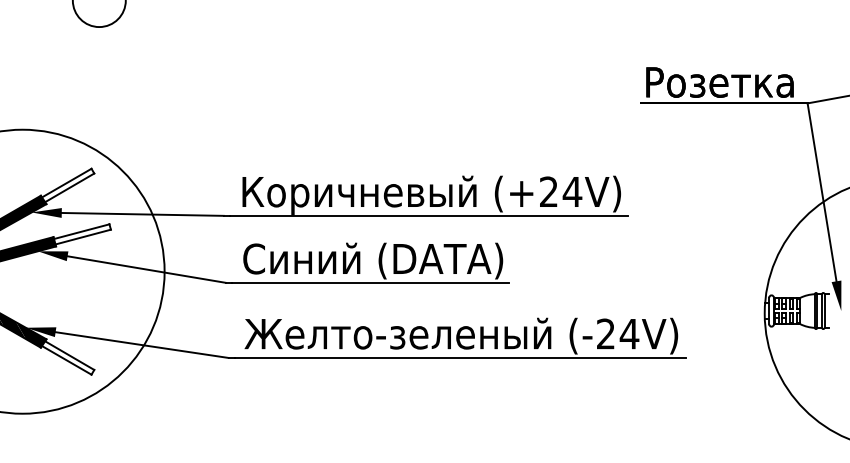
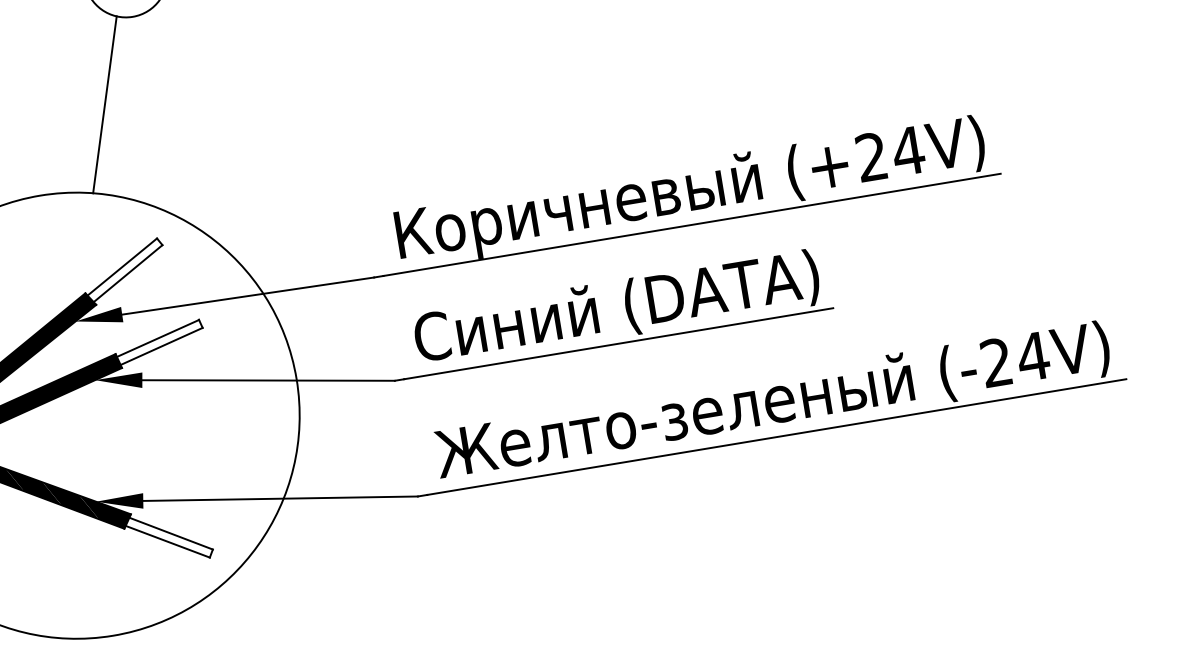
line: (72, 79) -> (104, 105), added

